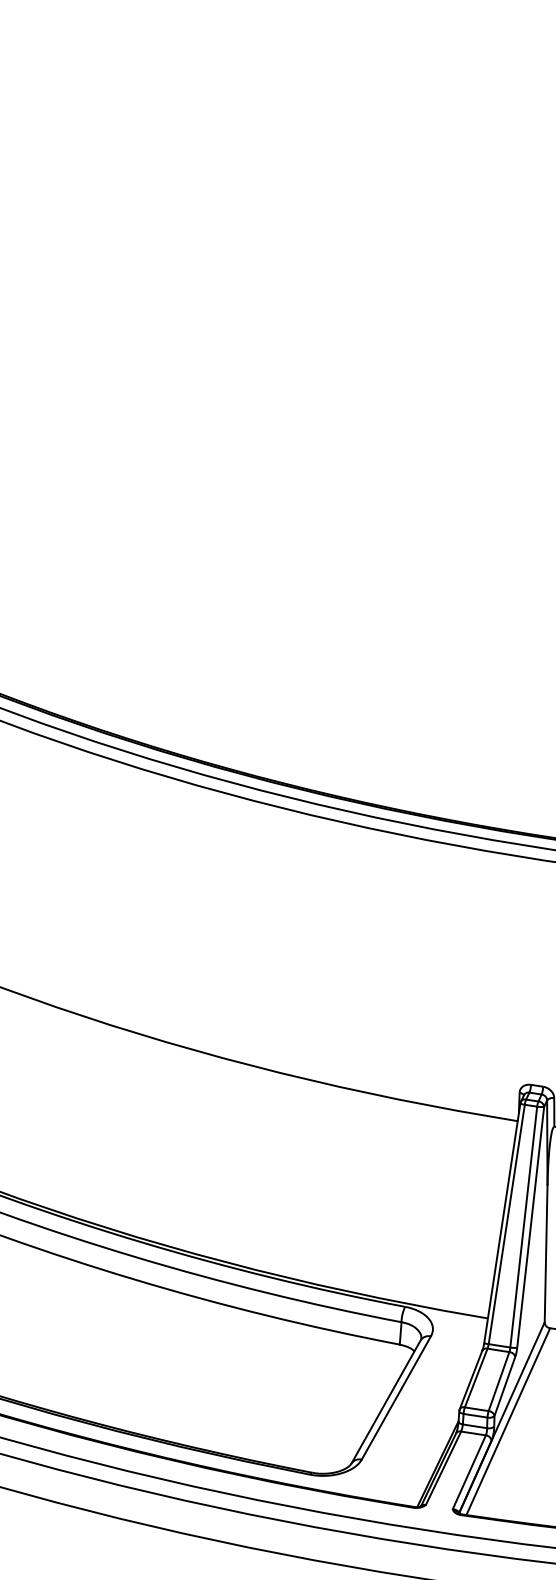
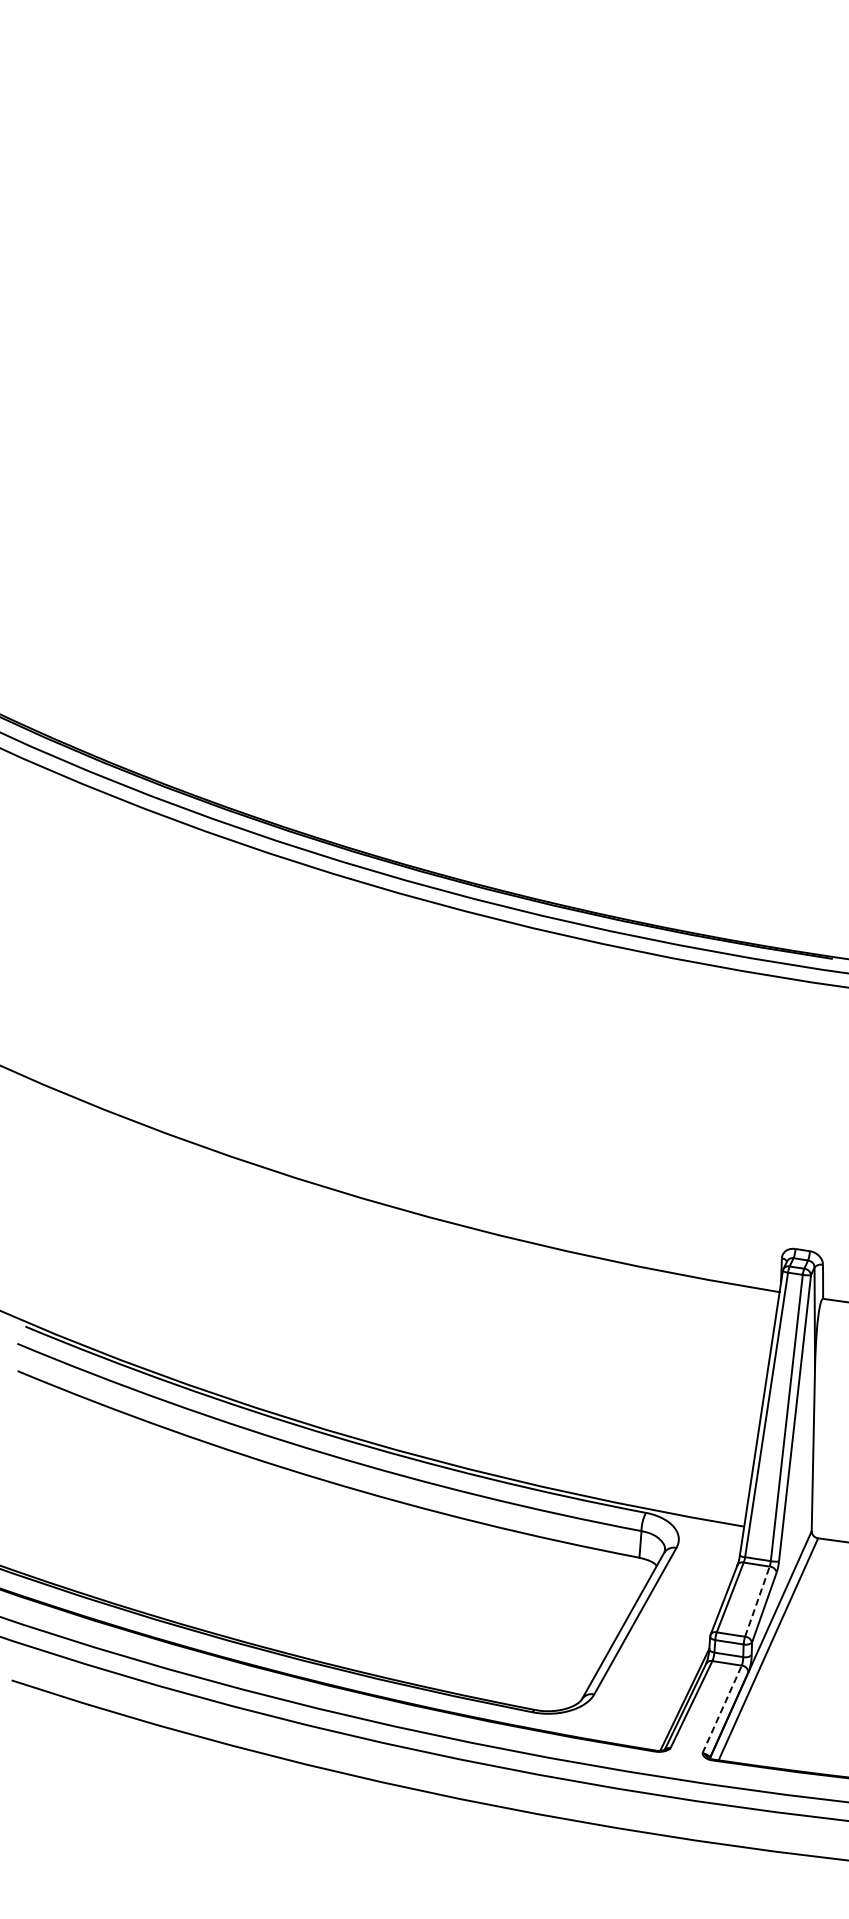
line: (499, 1381) -> (757, 1601), solid -> dashed
line: (469, 1472) -> (722, 1709), solid -> dashed

